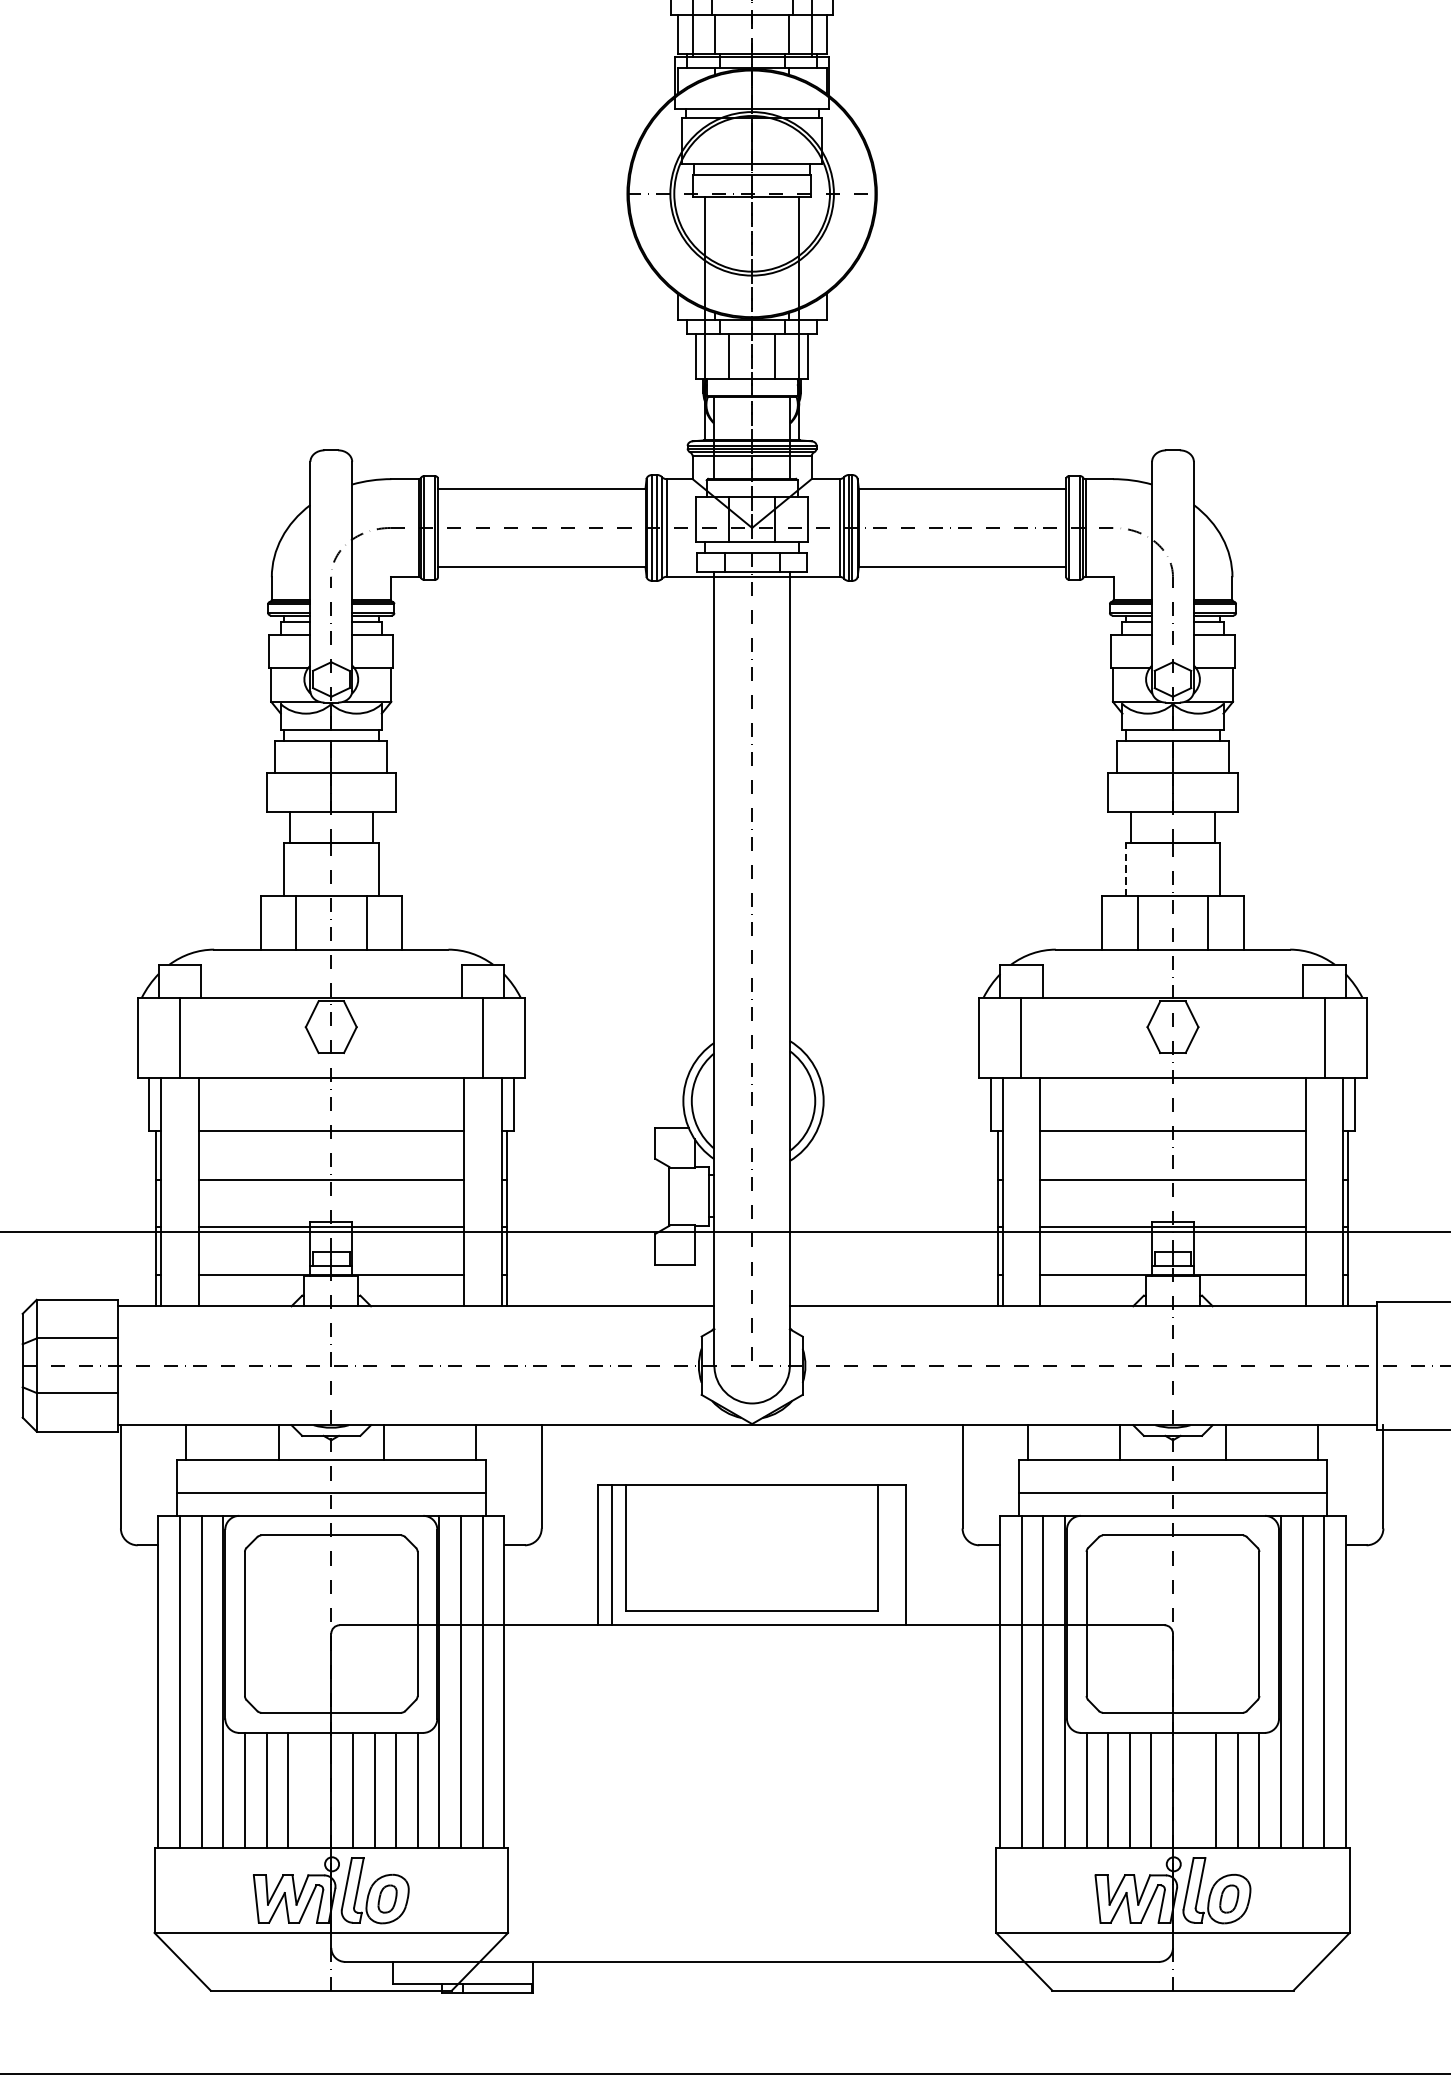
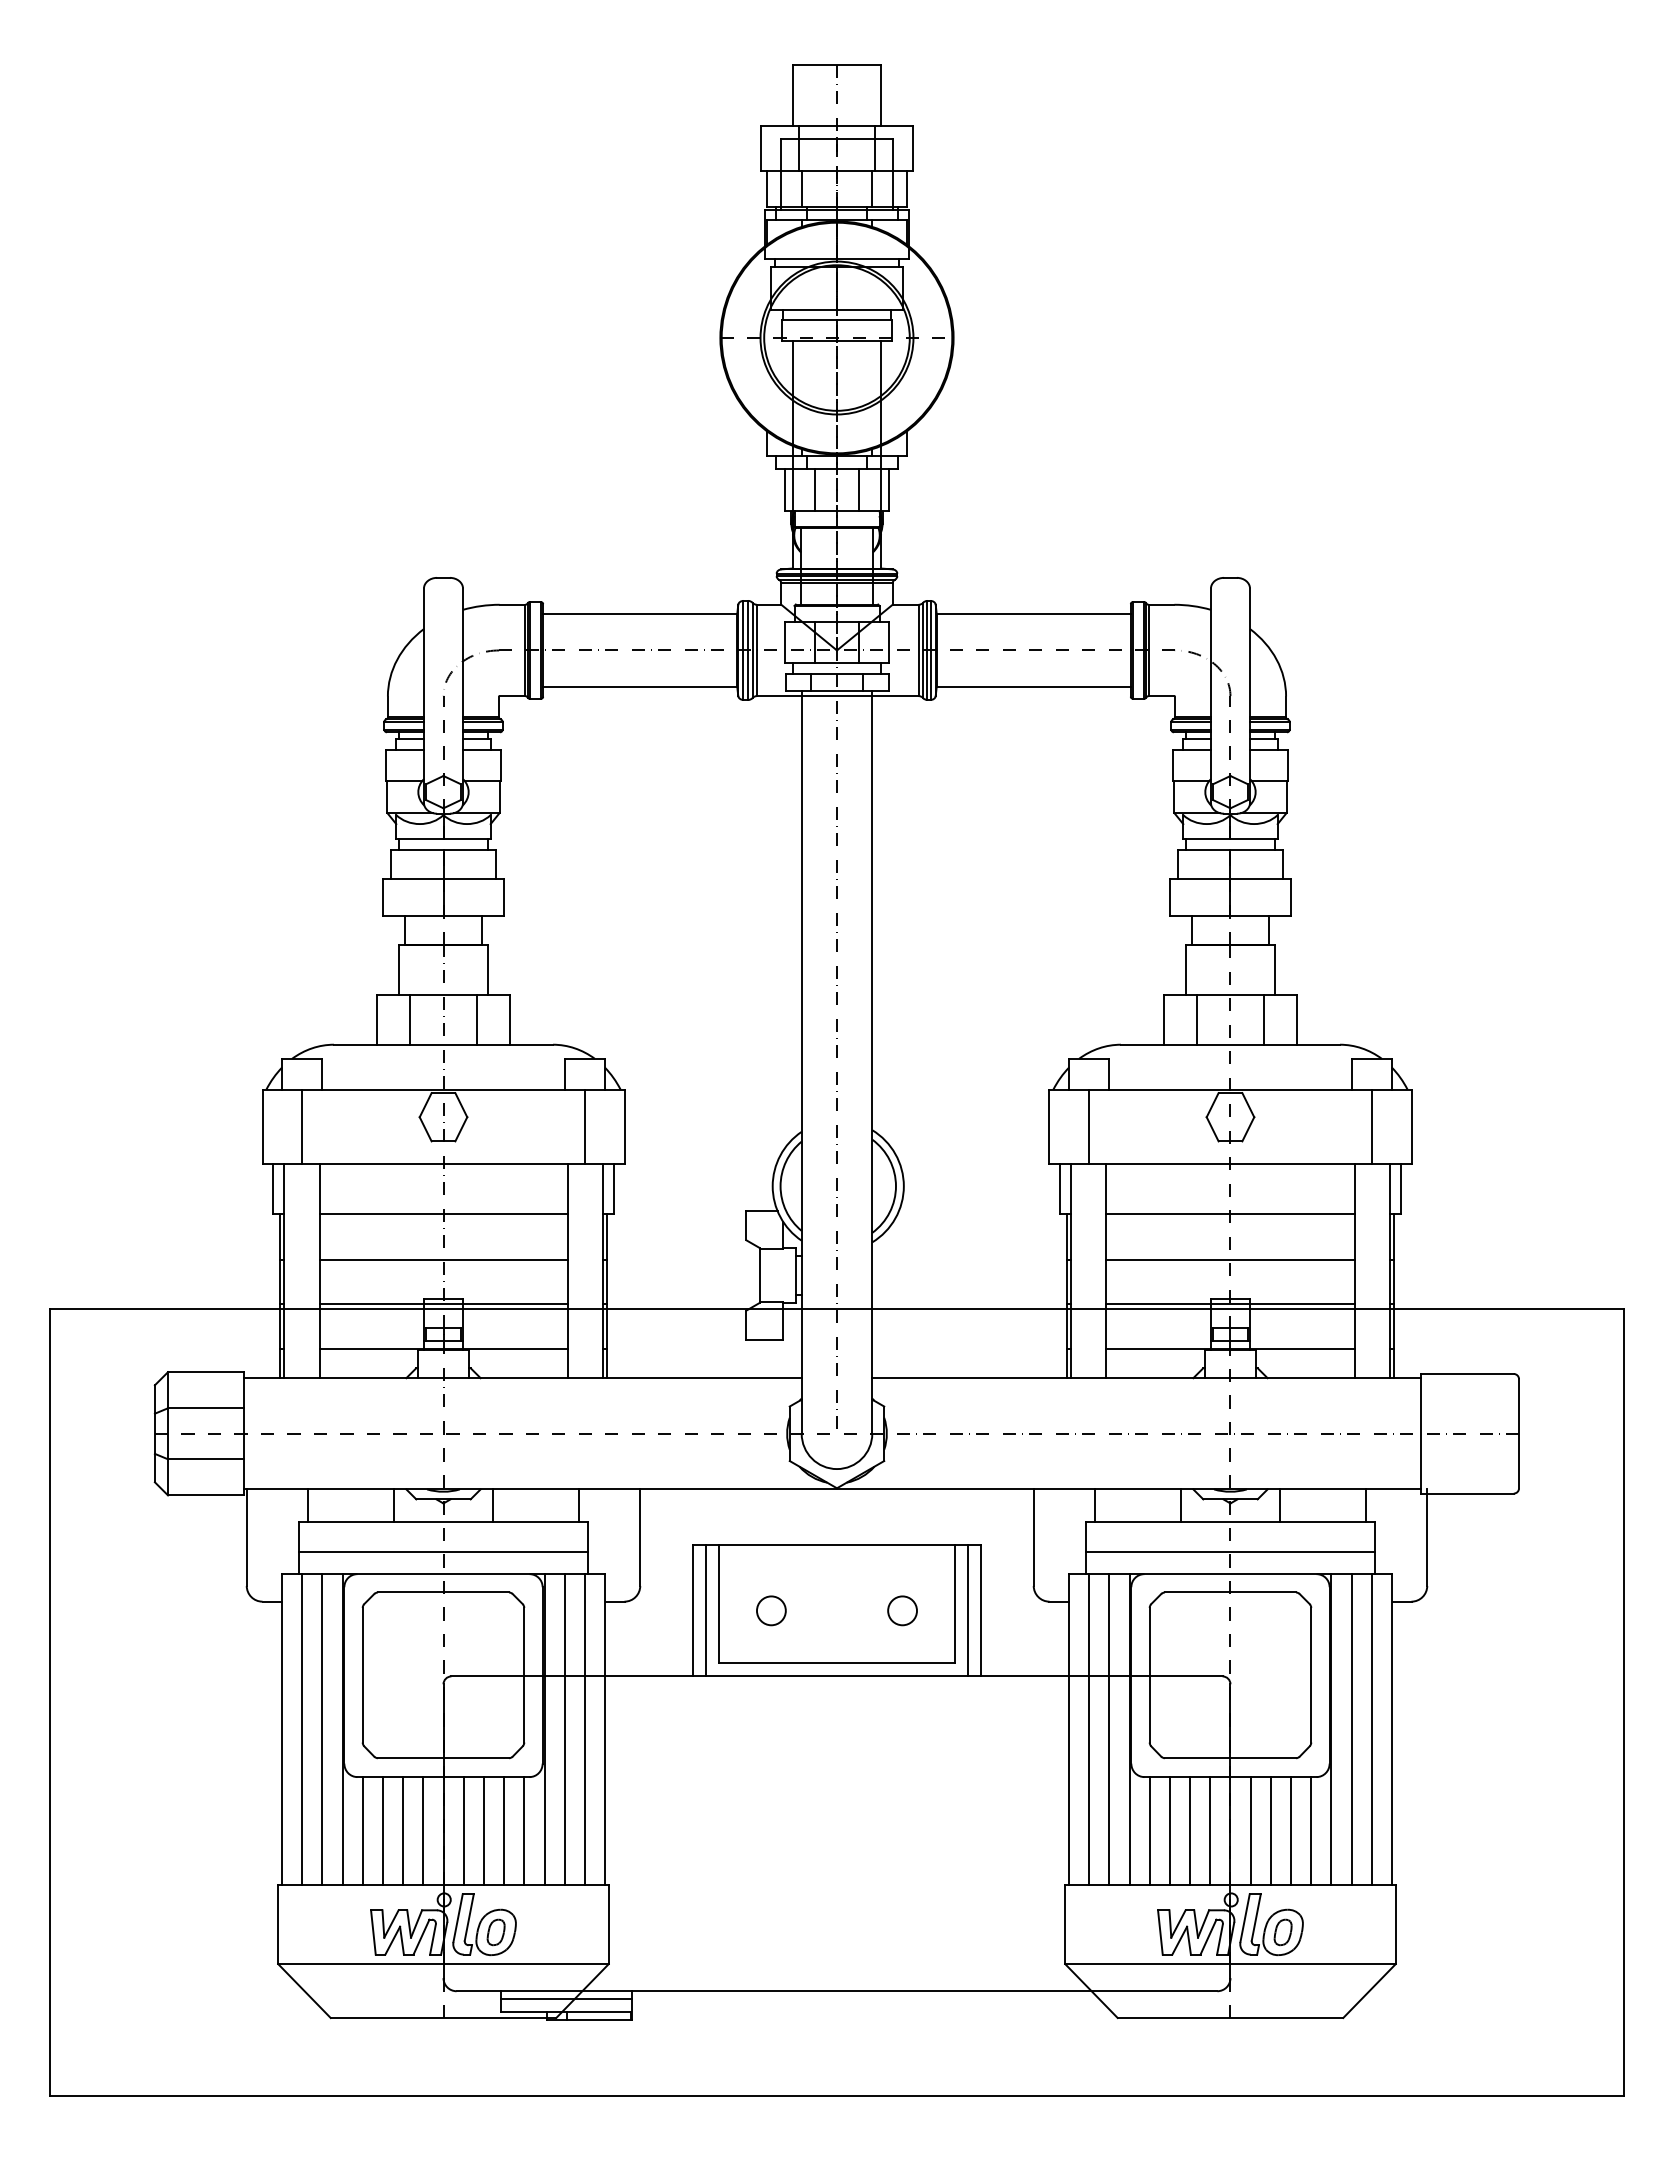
line: (1125, 869) -> (1186, 969), dashed -> solid
circle: (682, 1554) -> (771, 1610), added
circle: (822, 1554) -> (902, 1610), added
line: (892, 1554) -> (968, 1610), added
line: (309, 1790) -> (423, 1830), added
line: (1194, 1790) -> (1250, 1830), added
line: (462, 1970) -> (566, 1999), added

